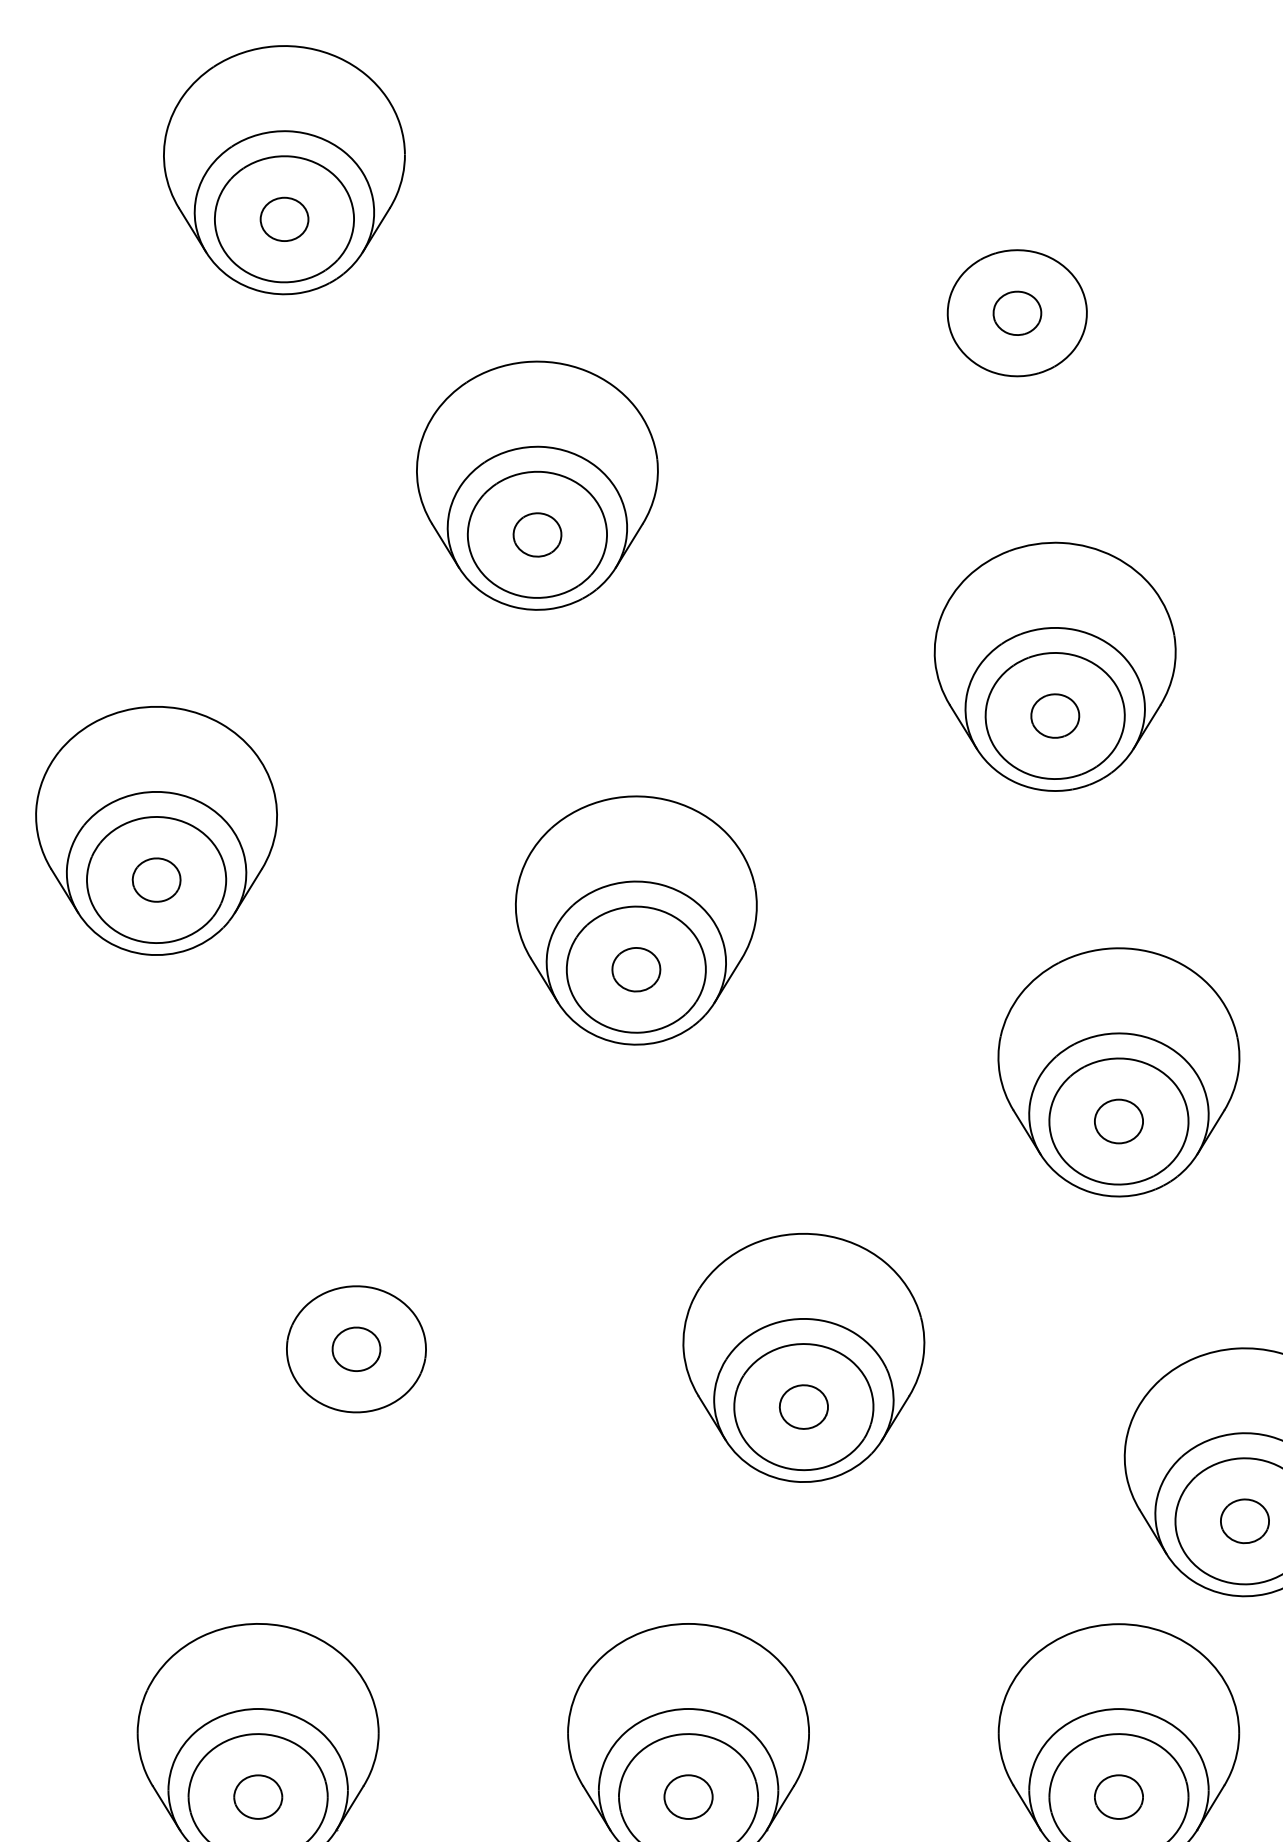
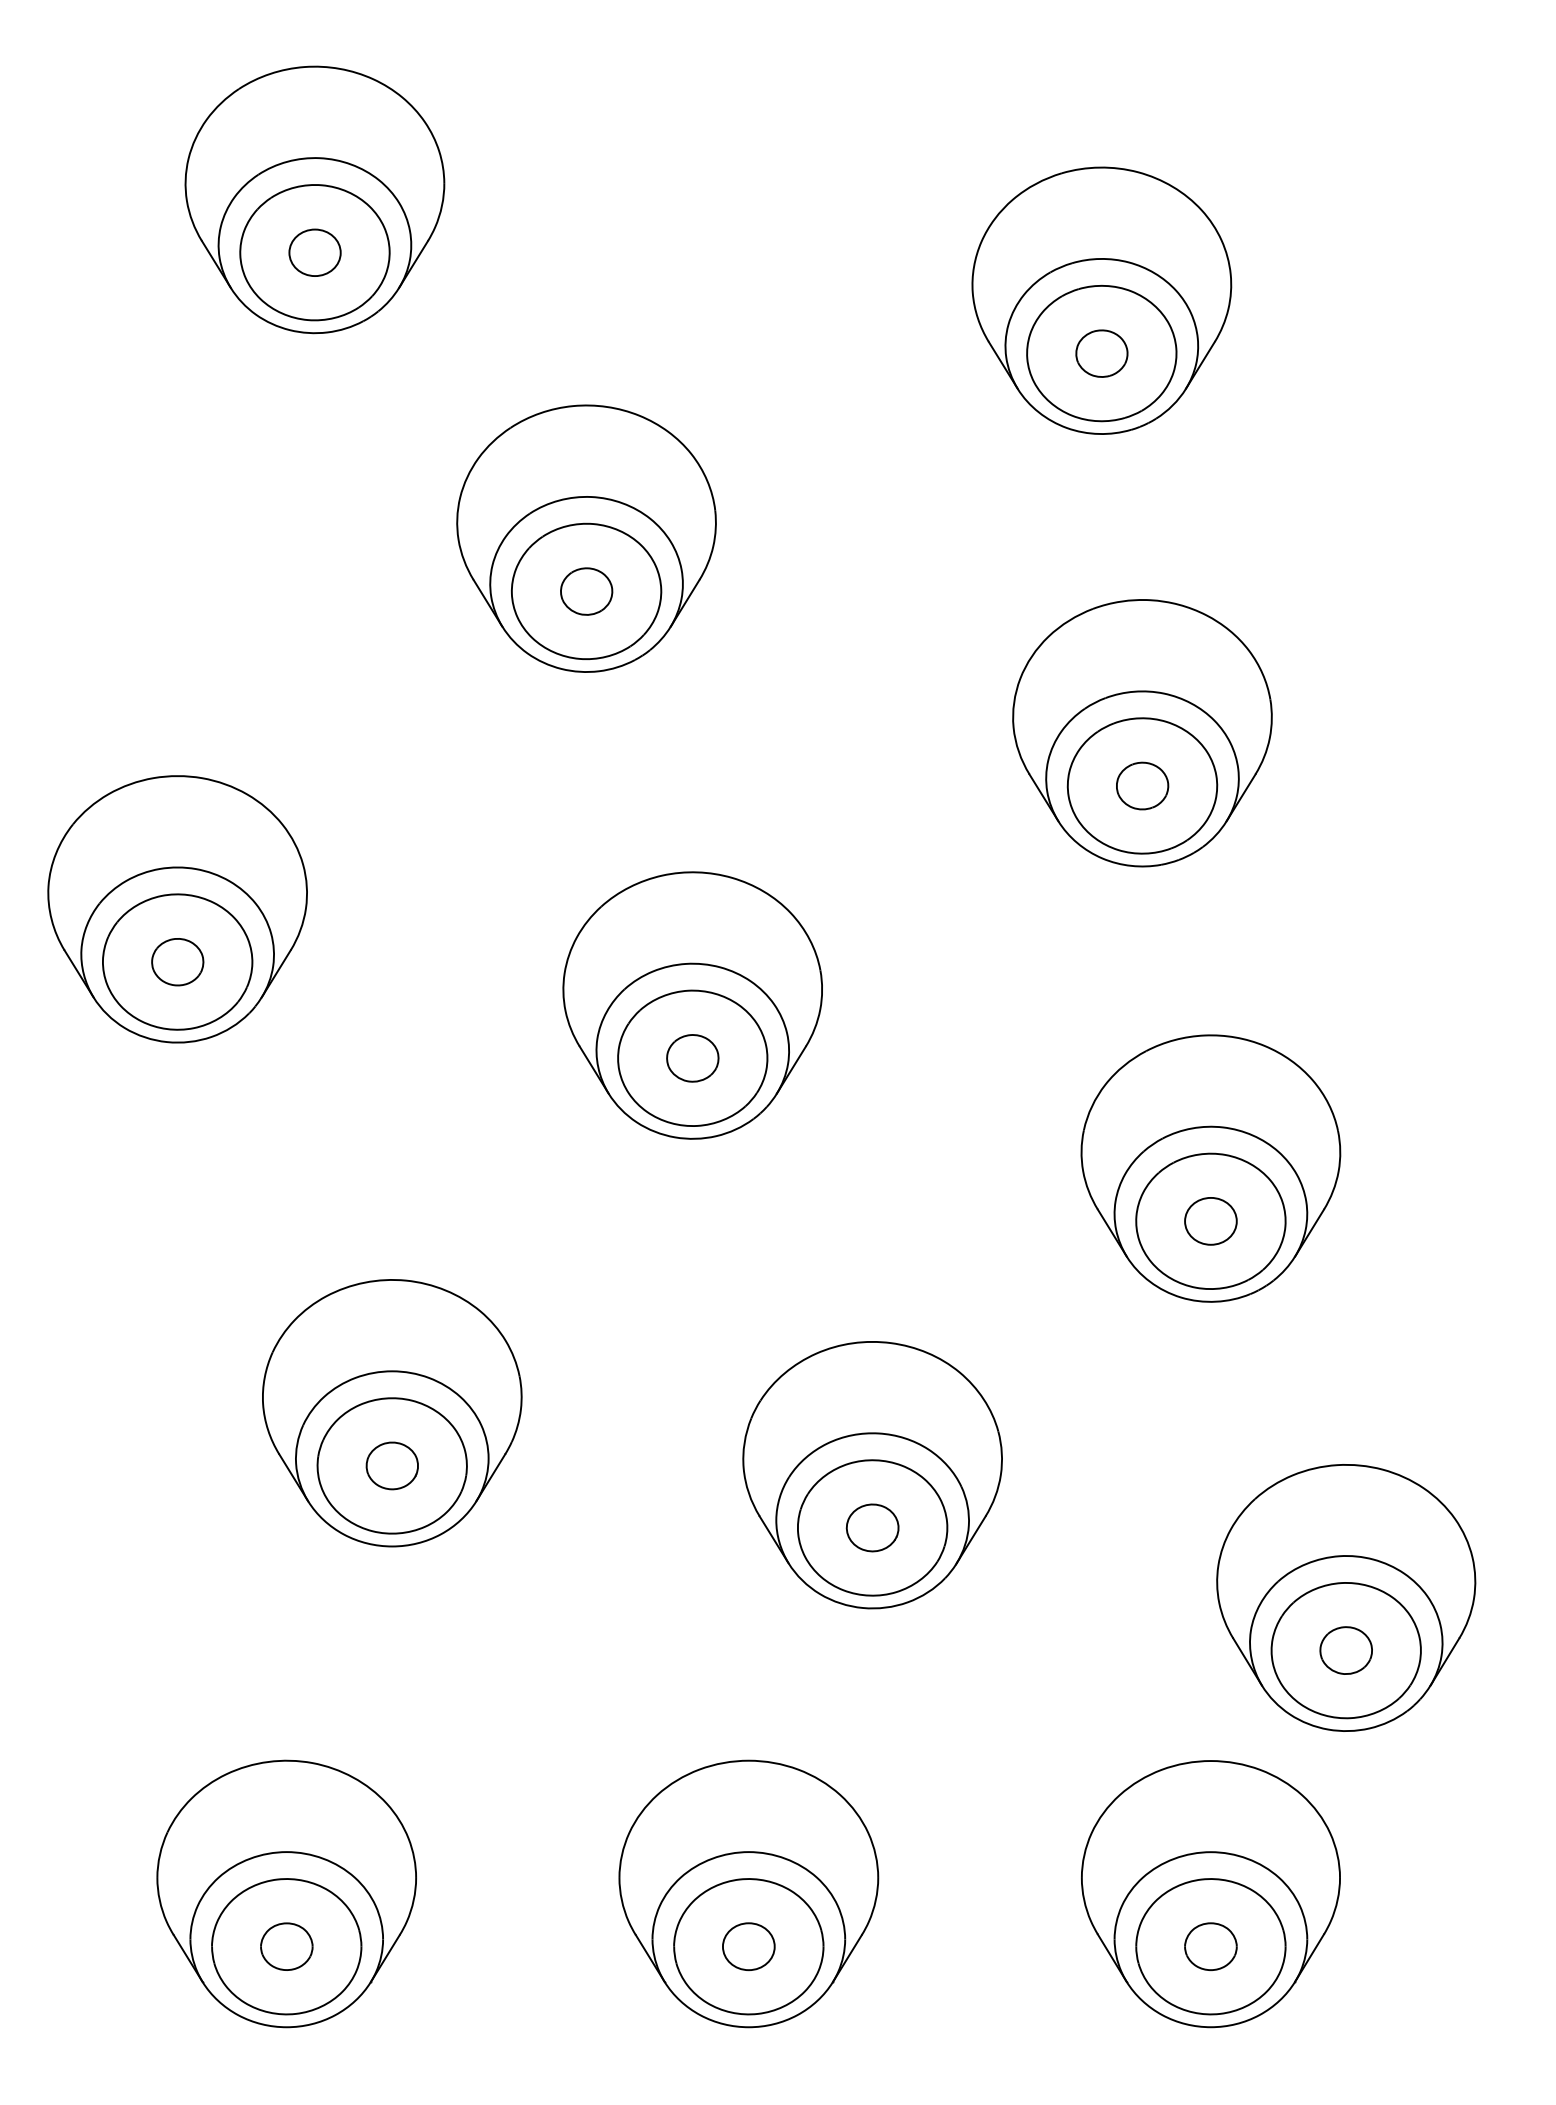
part: (1017, 263) -> (1101, 300), added
part: (356, 1300) -> (392, 1413), added

